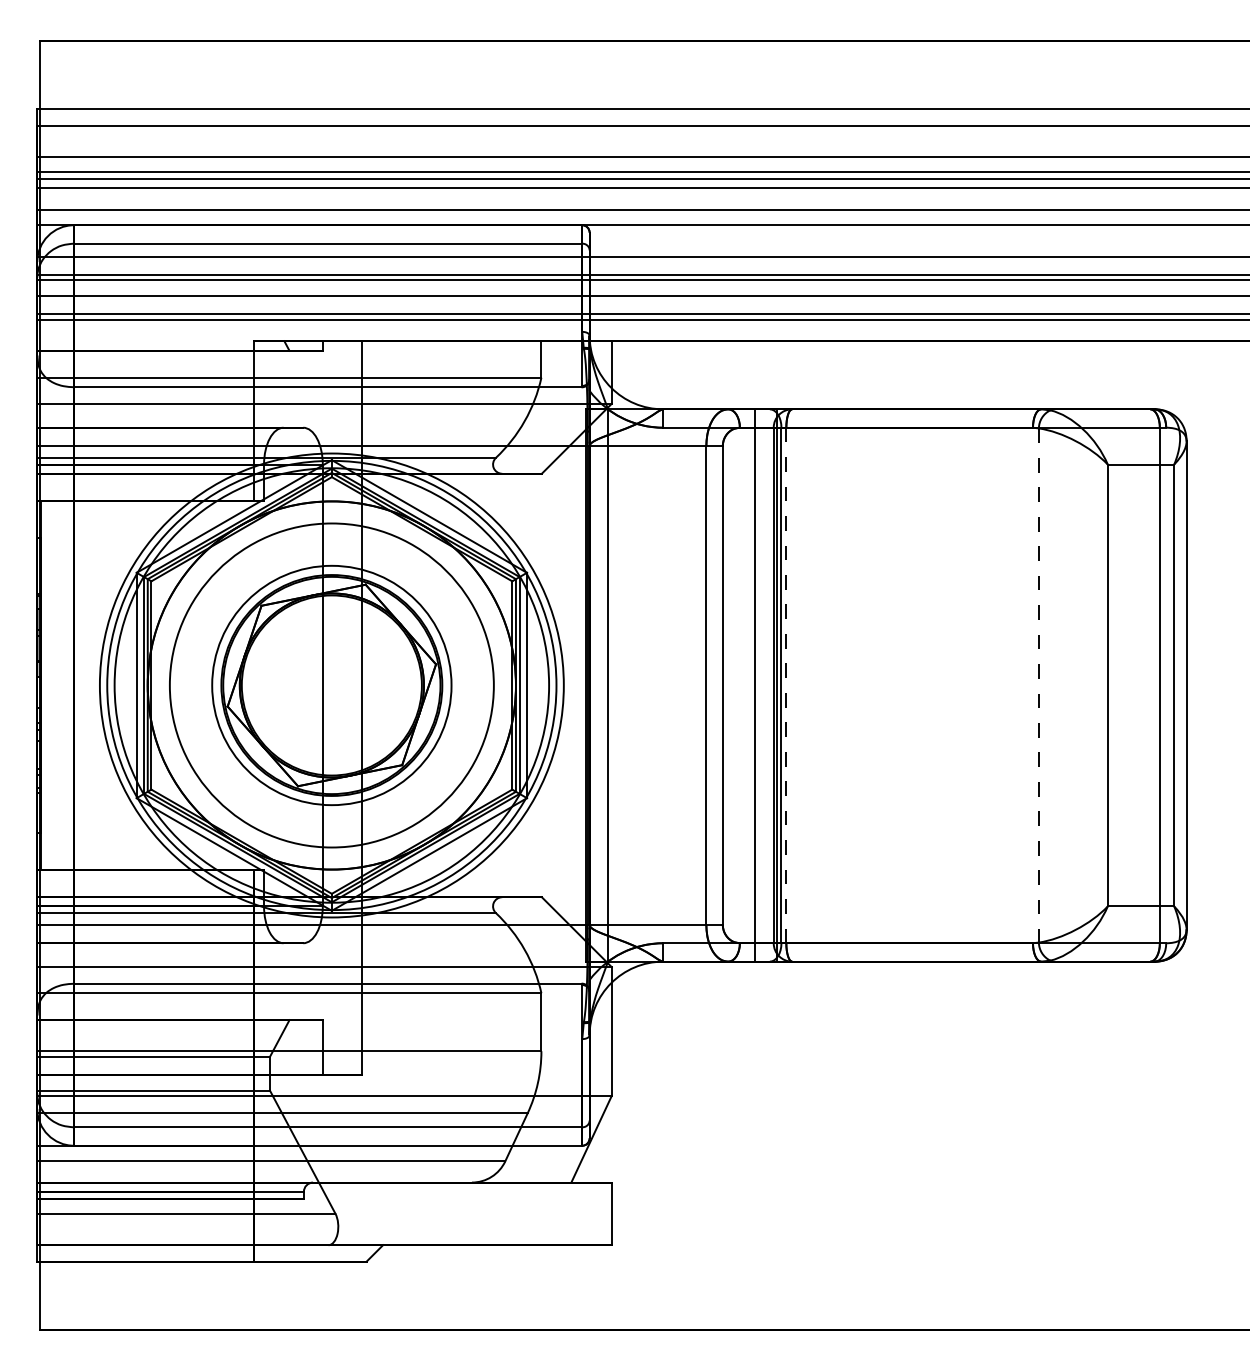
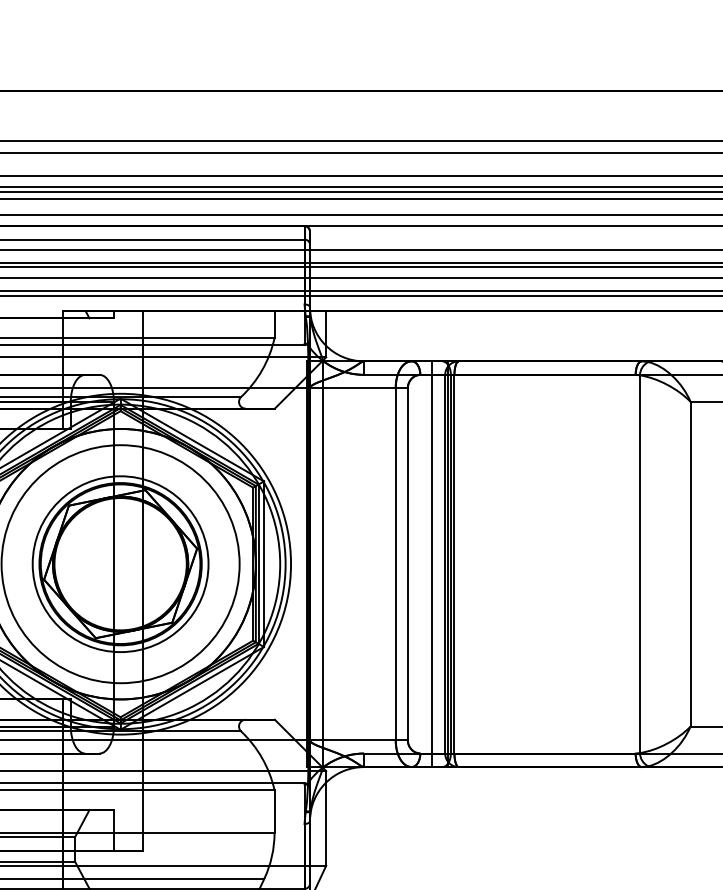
line: (786, 685) -> (454, 564), dashed -> solid
line: (1038, 685) -> (639, 564), dashed -> solid

